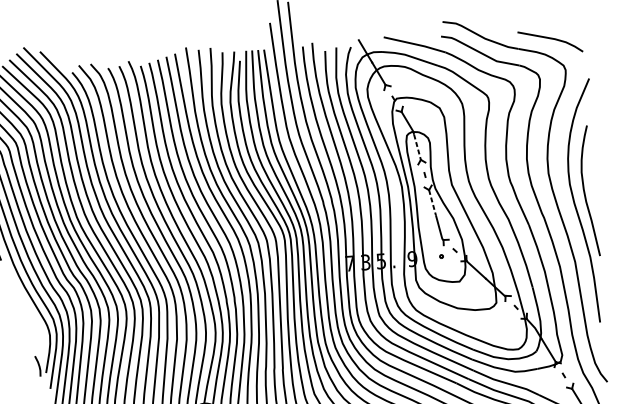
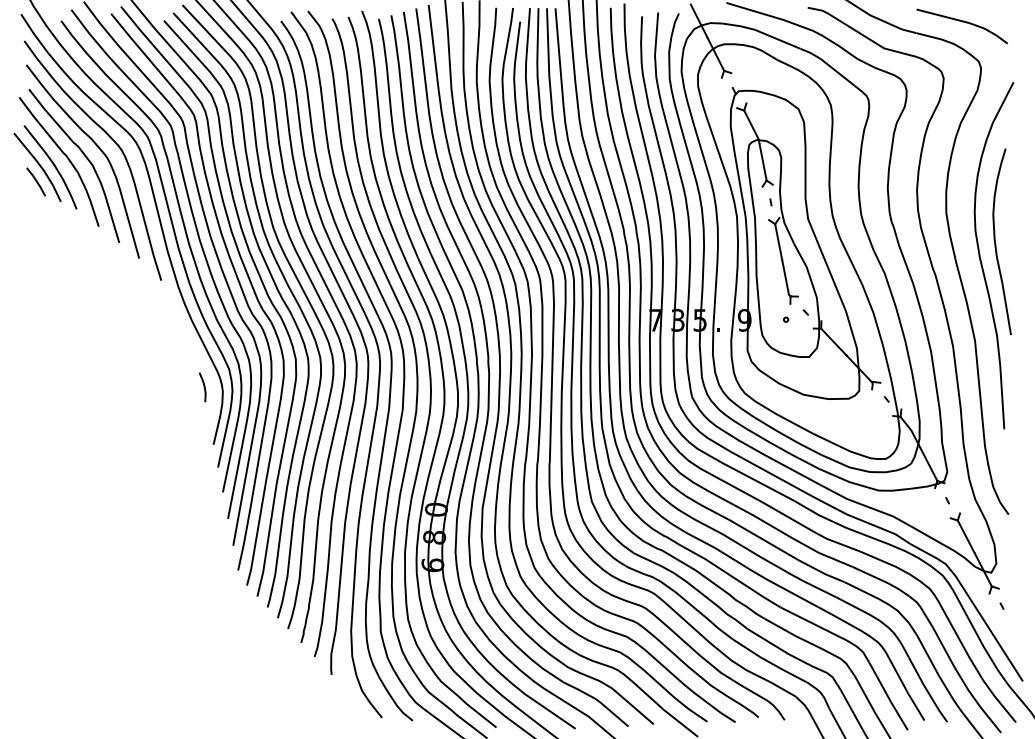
line: (417, 147) -> (763, 162), dashed -> solid
line: (432, 202) -> (778, 242), dashed -> solid
line: (38, 366) -> (203, 387), moved

